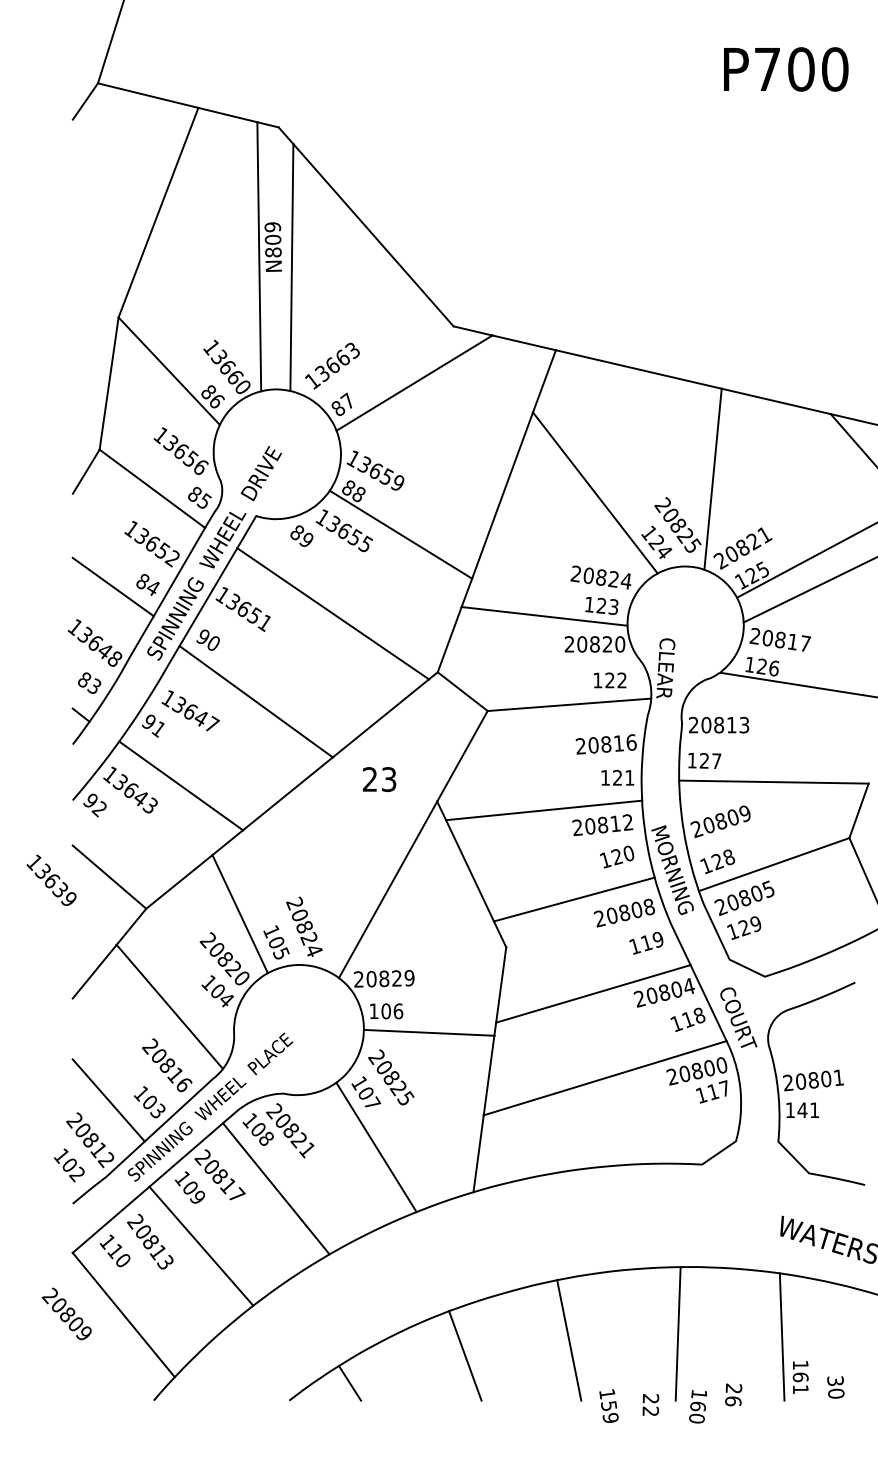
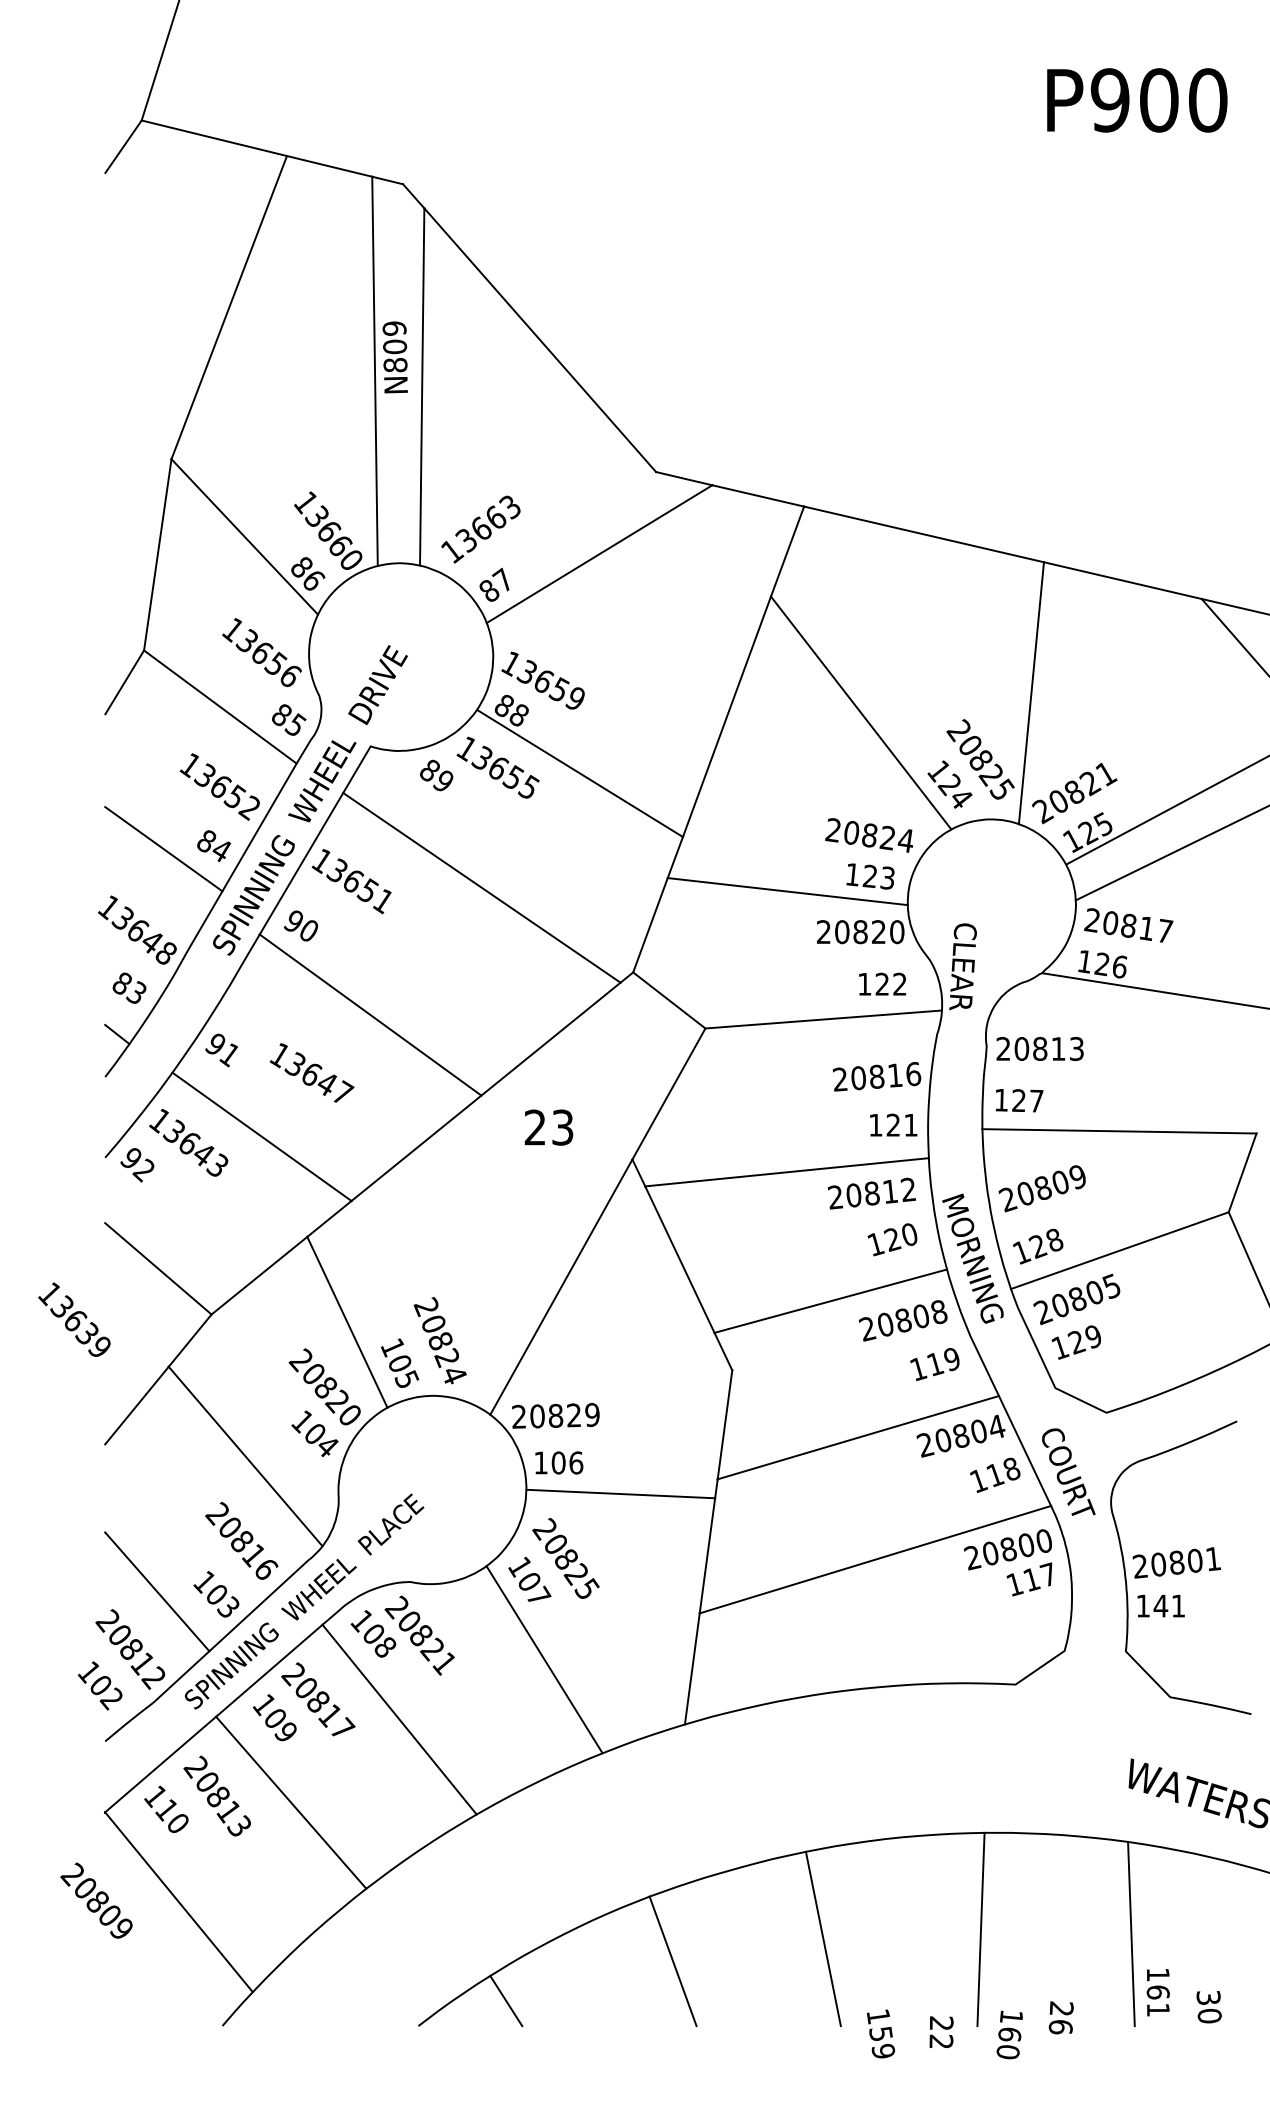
text: (767, 69) -> (1110, 100), P700 -> P900
text: (190, 710) -> (311, 1072), moved
text: (51, 879) -> (74, 1318), moved

